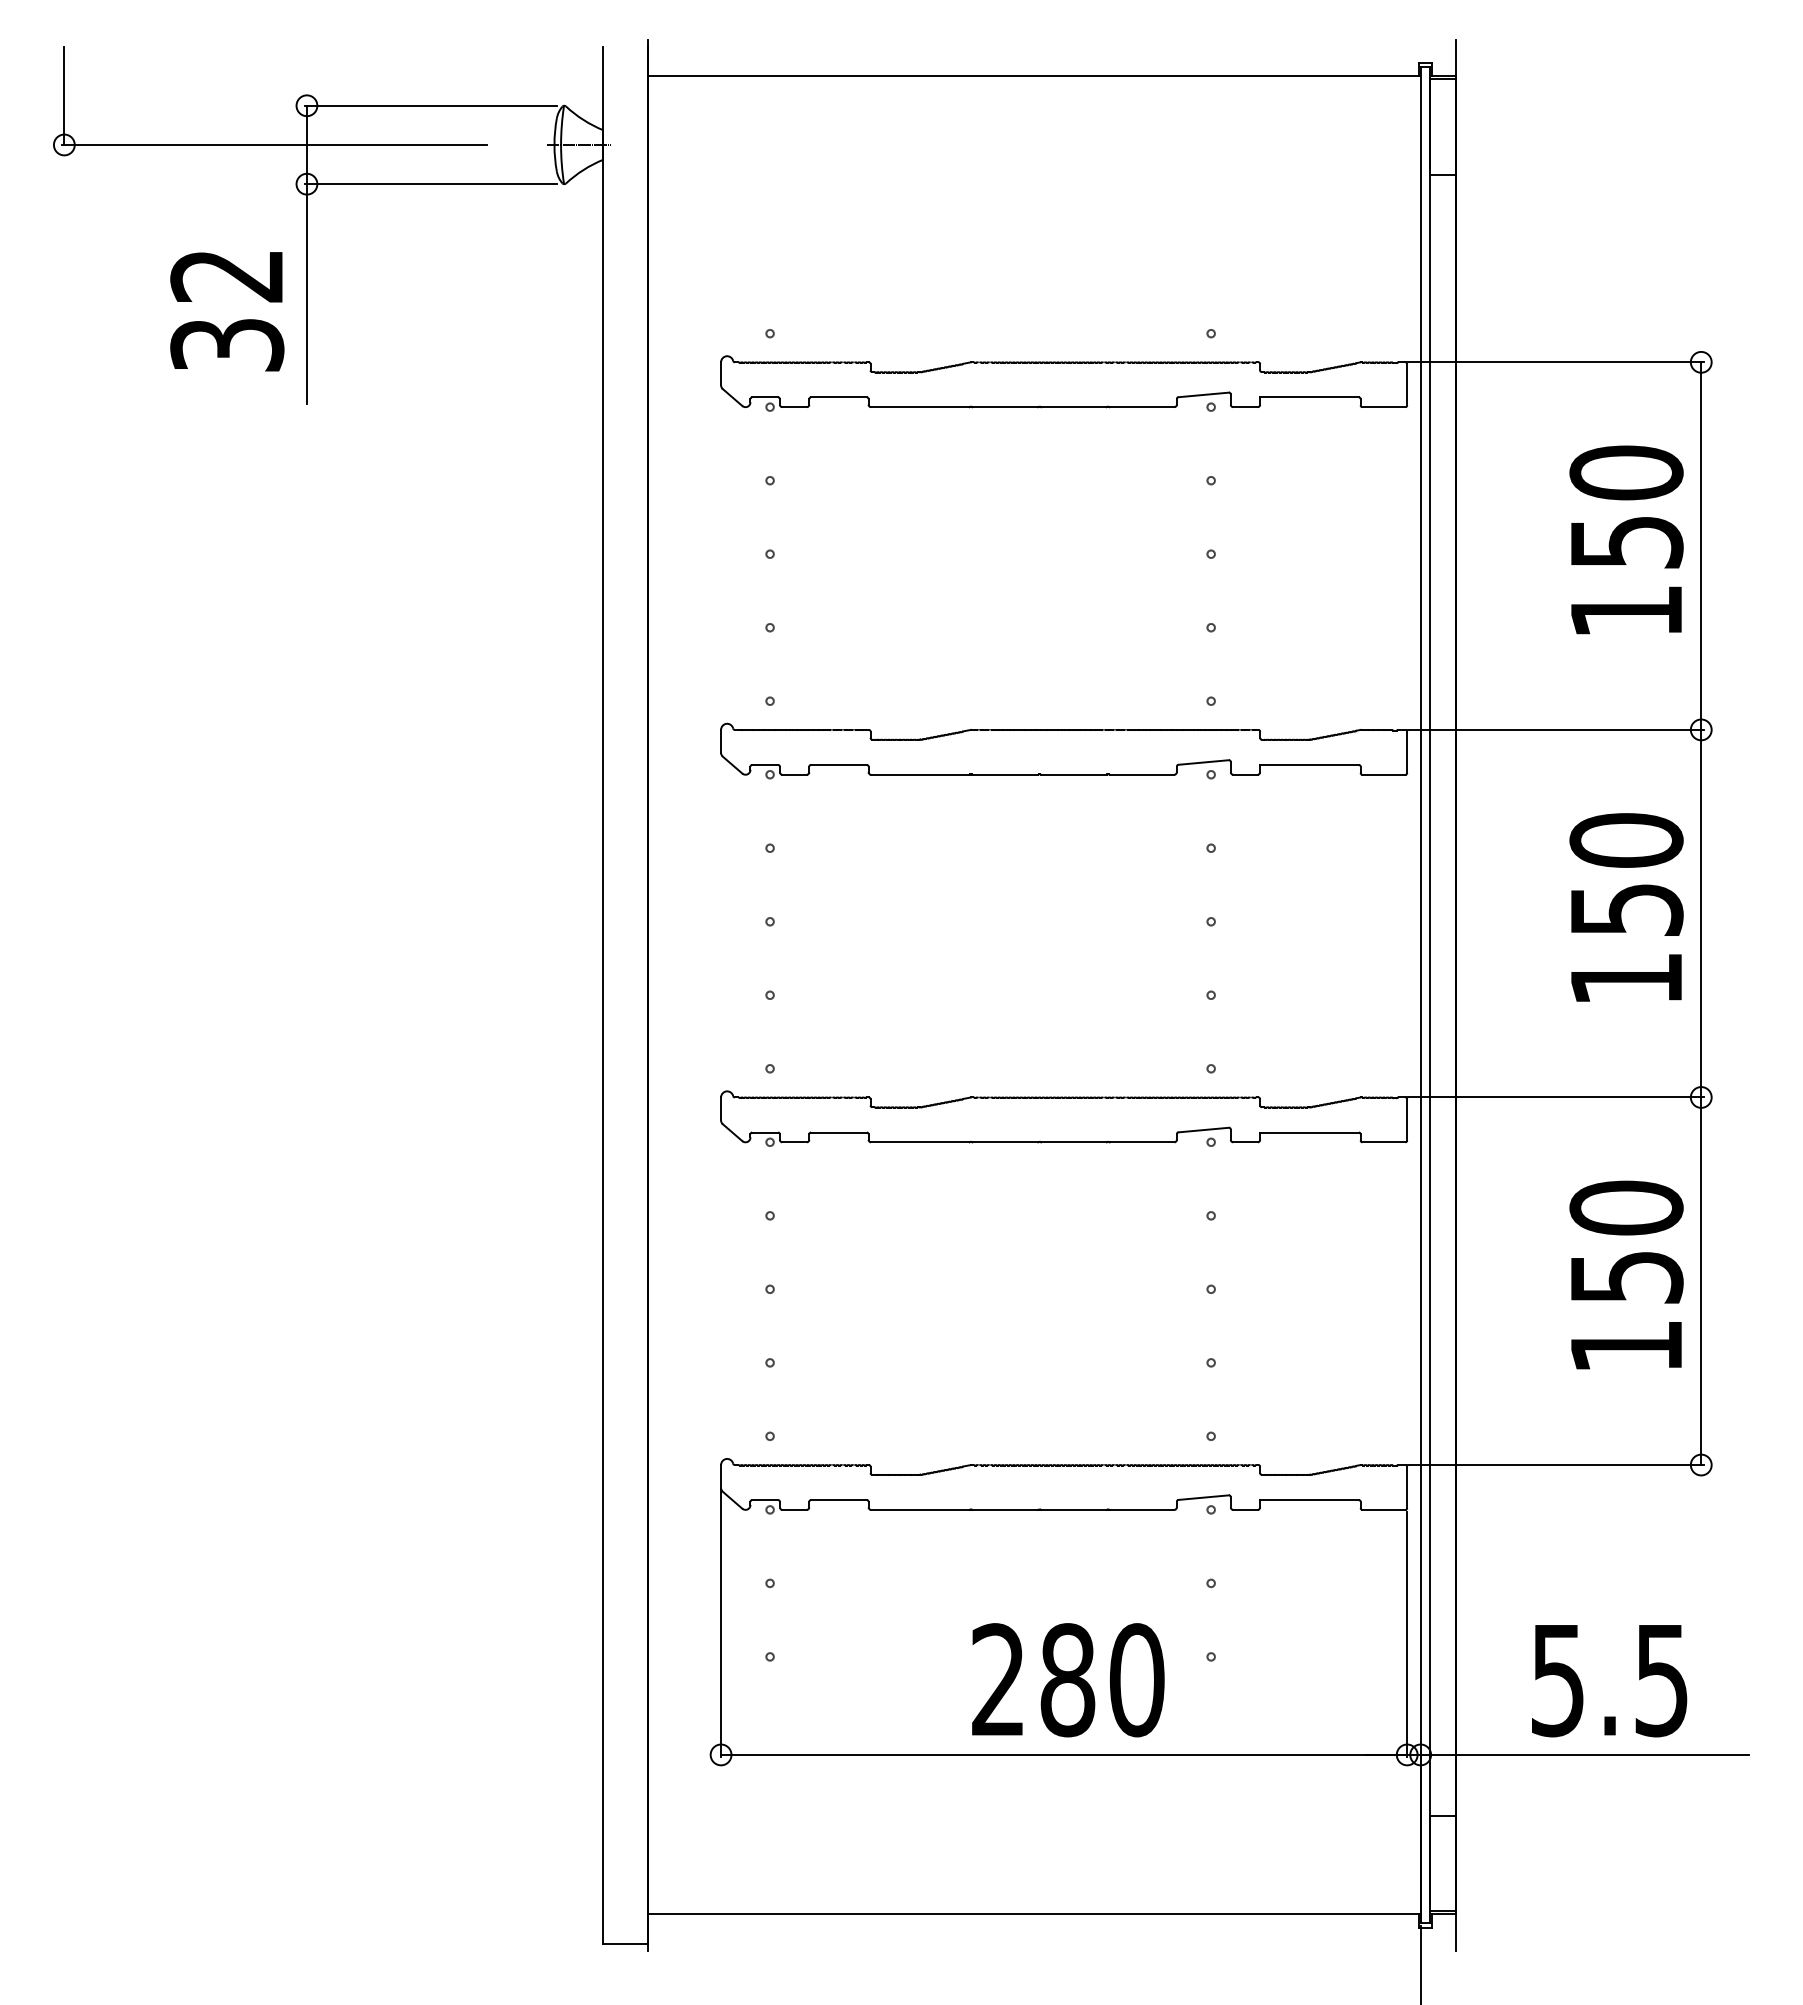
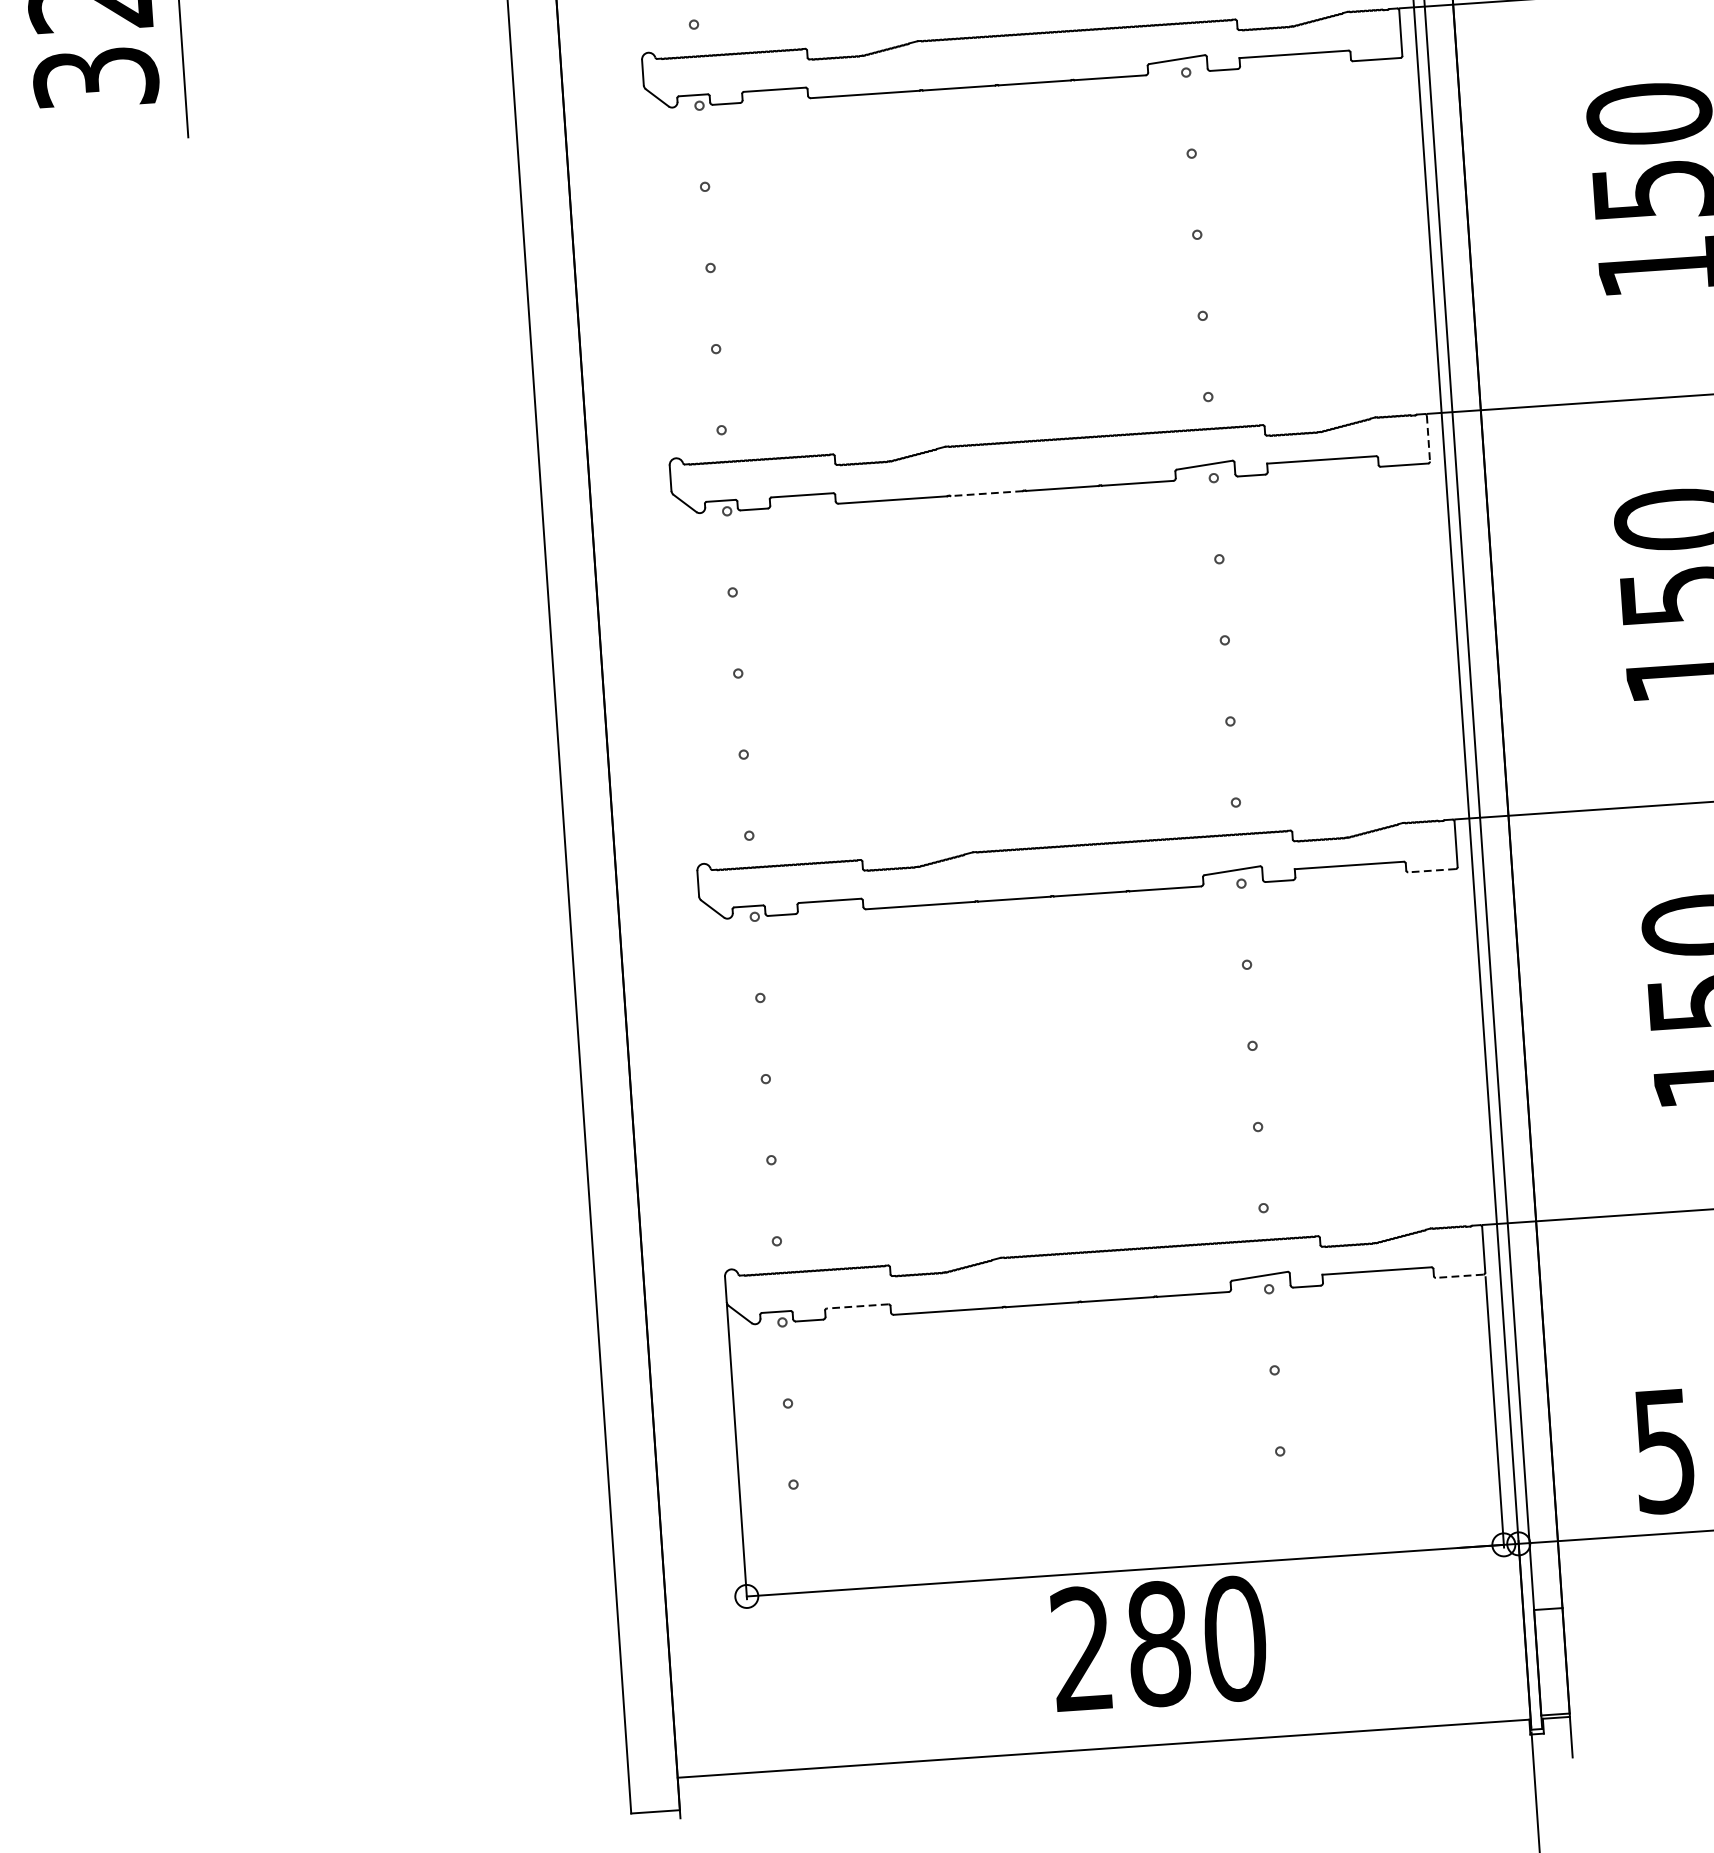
line: (1407, 752) -> (1428, 438), solid -> dashed
line: (1005, 774) -> (986, 493), solid -> dashed
line: (1383, 1142) -> (1431, 870), solid -> dashed
line: (838, 1500) -> (857, 1306), solid -> dashed
line: (1383, 1509) -> (1459, 1275), solid -> dashed
text: (1068, 1680) -> (1159, 1644), moved

